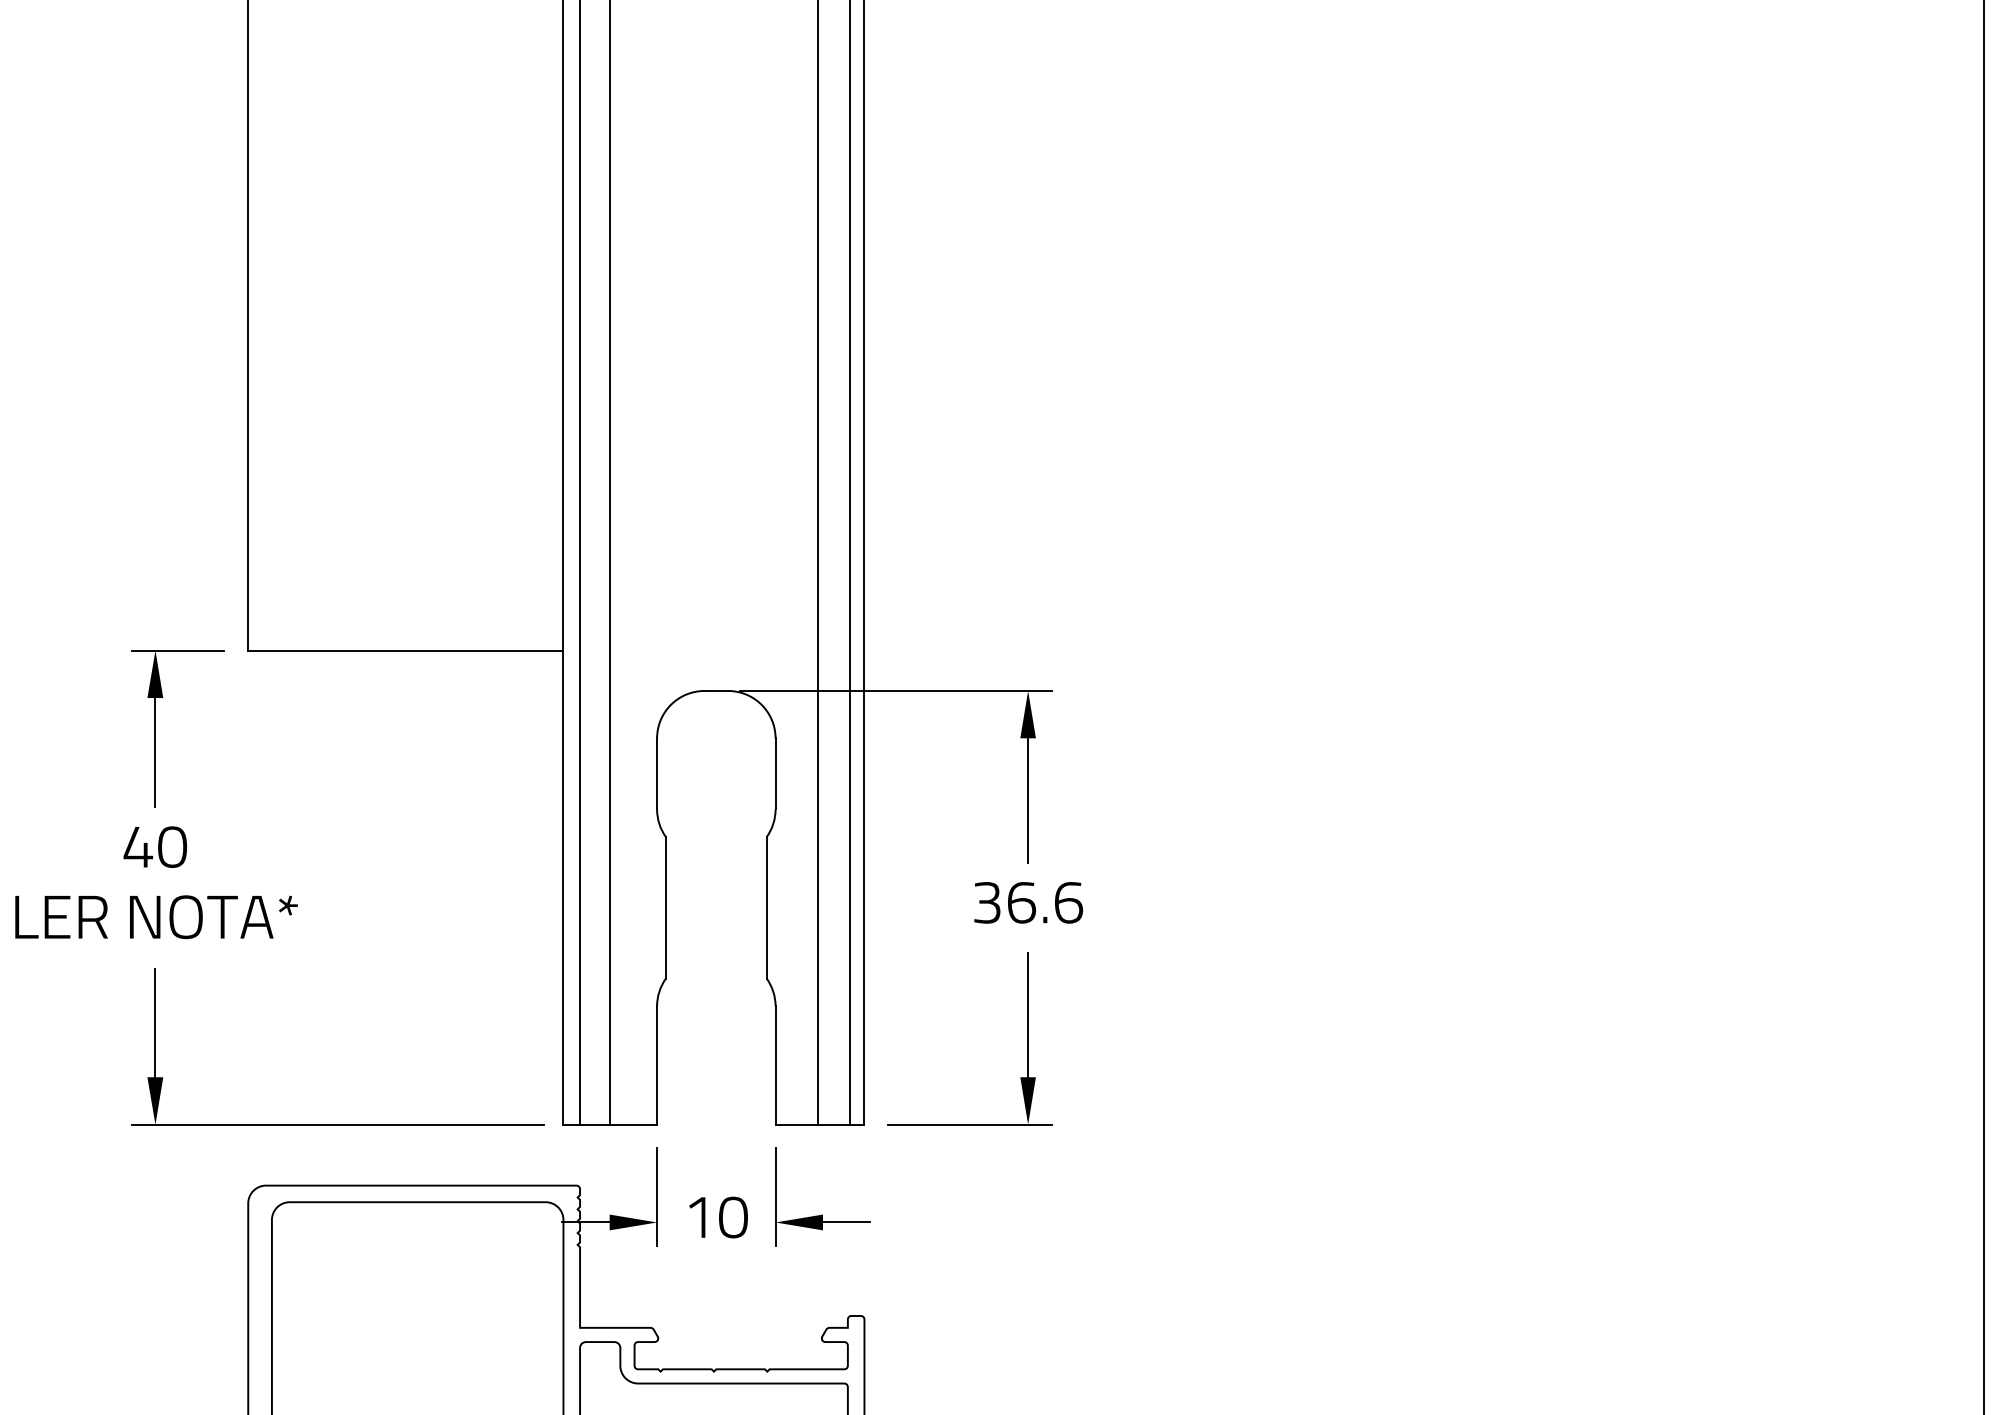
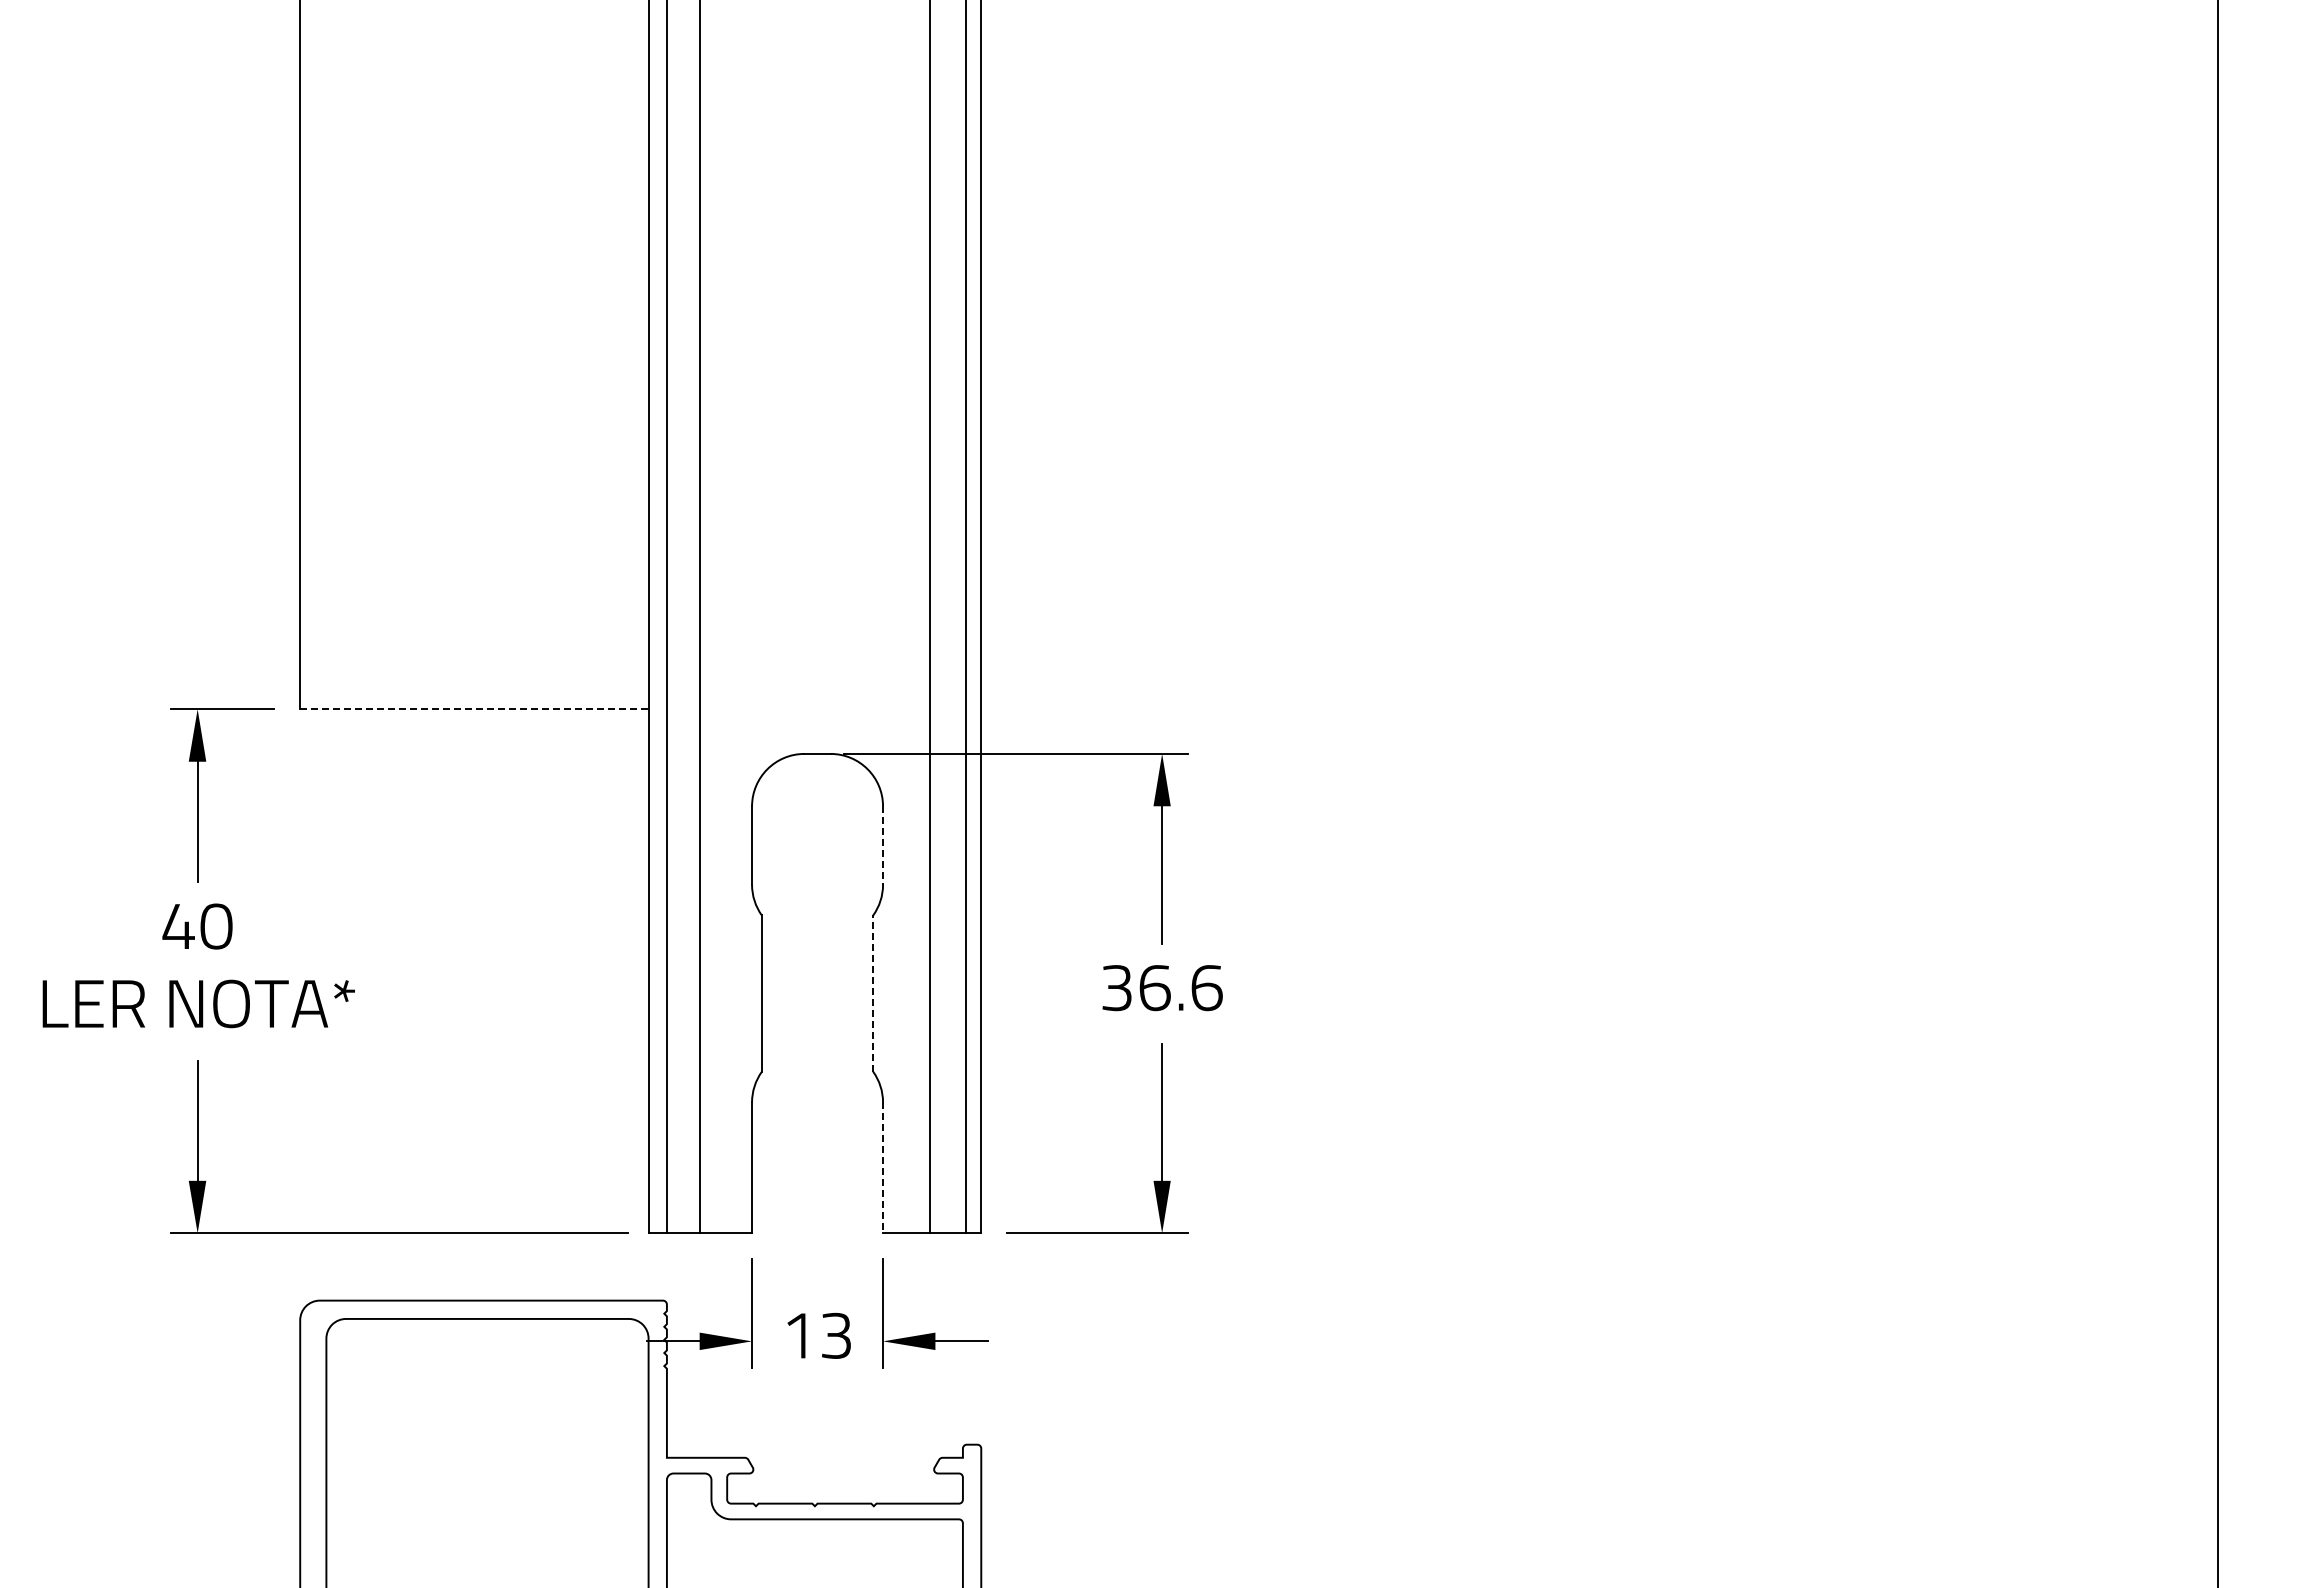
line: (405, 650) -> (474, 709), solid -> dashed
line: (776, 774) -> (883, 846), solid -> dashed
line: (766, 907) -> (873, 993), solid -> dashed
line: (776, 1066) -> (883, 1168), solid -> dashed
text: (733, 1217) -> (836, 1335), 10 -> 13

